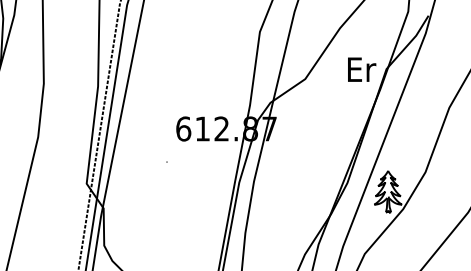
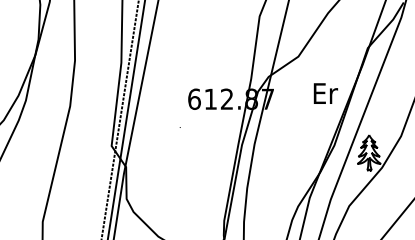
text: (361, 69) -> (325, 93), moved

